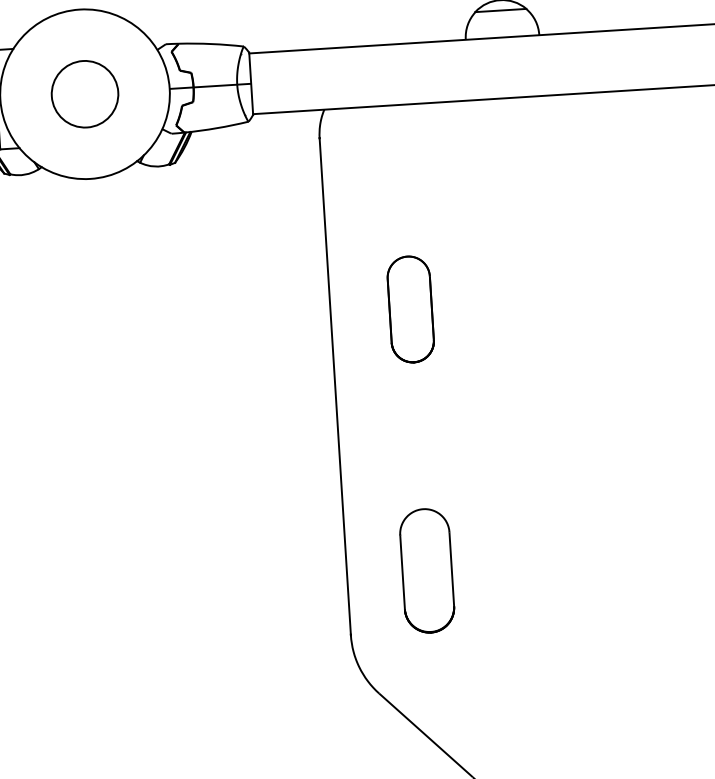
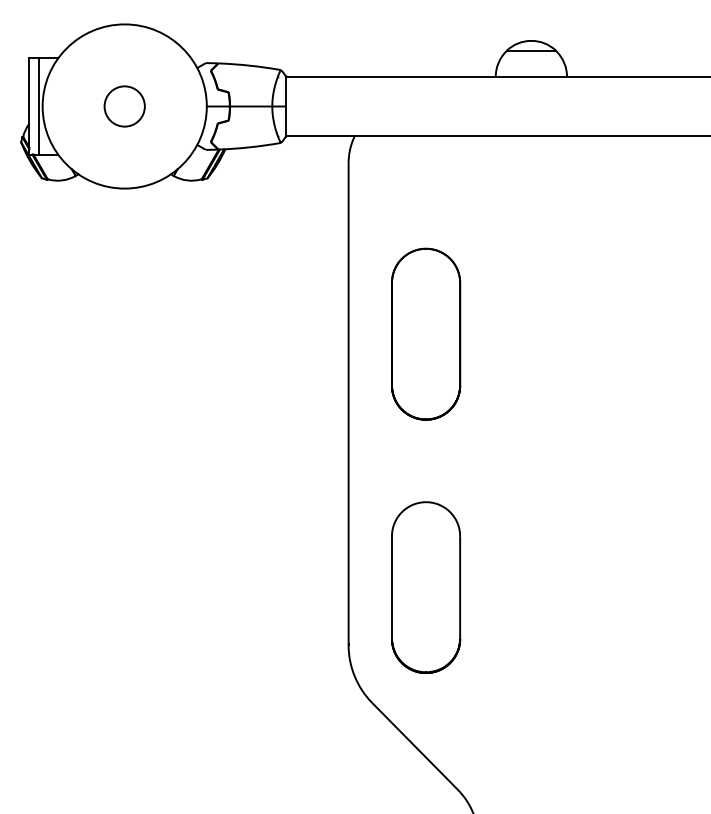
circle: (84, 94) -> (124, 106), size x0.62
part: (411, 308) -> (426, 333), size x1.67
part: (427, 570) -> (426, 587), size x1.43

